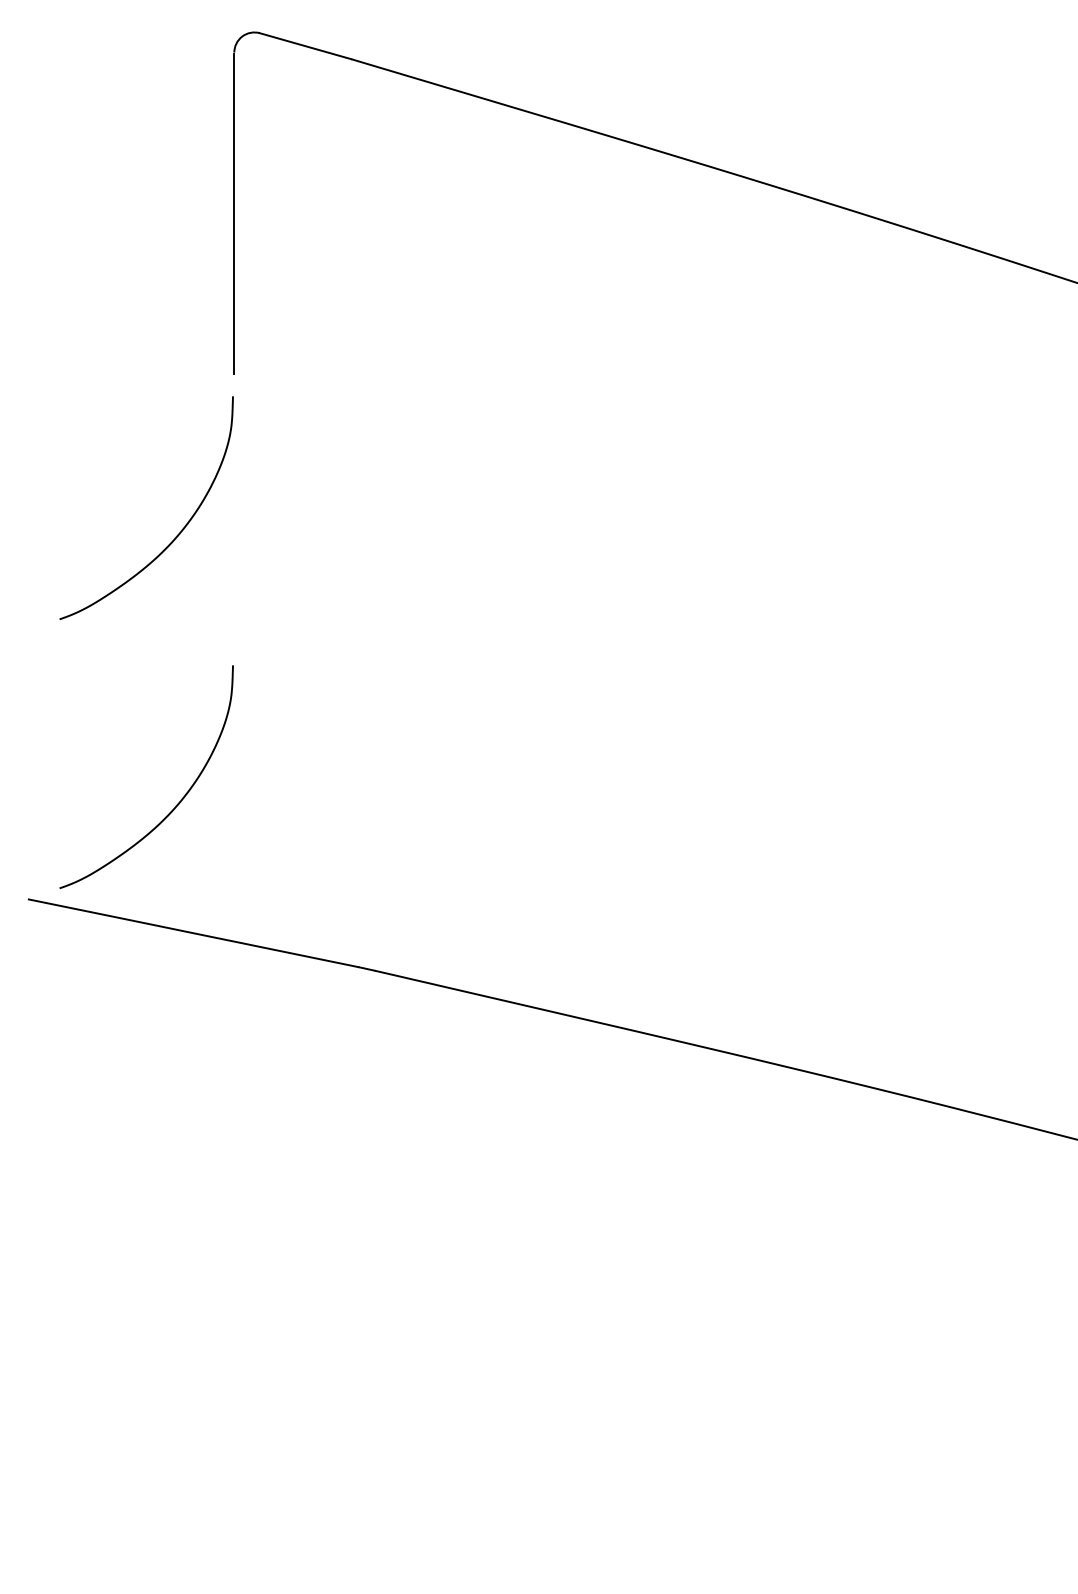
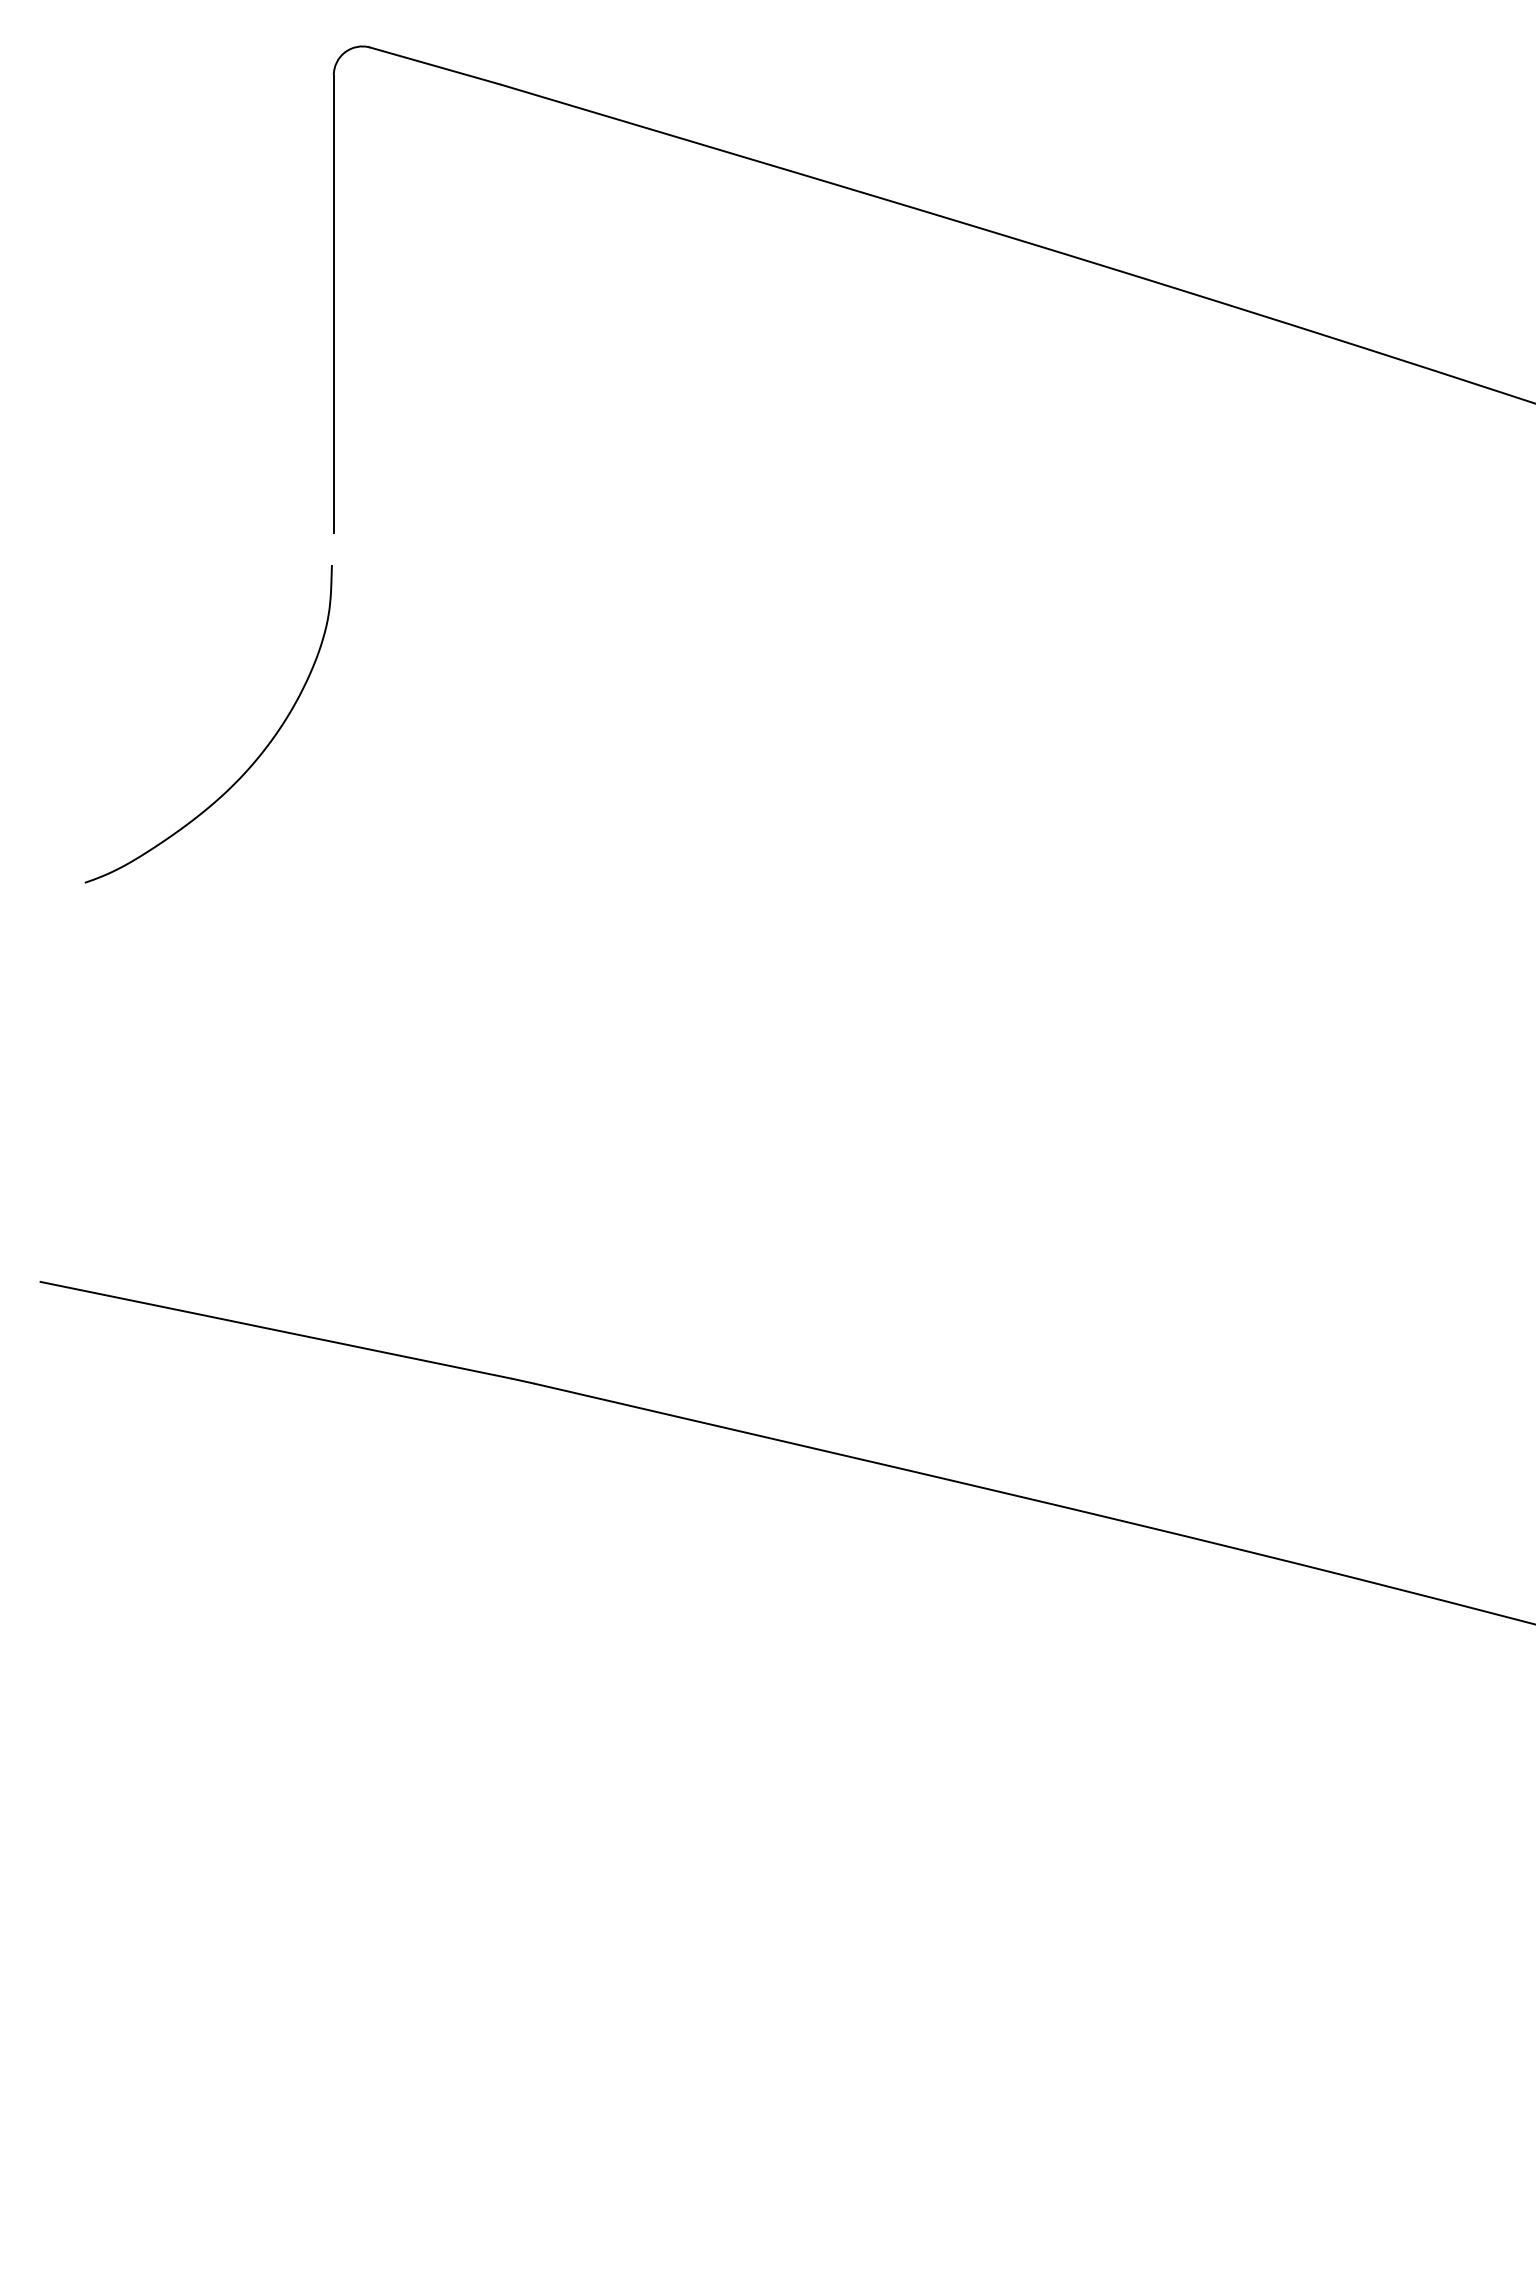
curve: (175, 805) -> (249, 1148), removed

